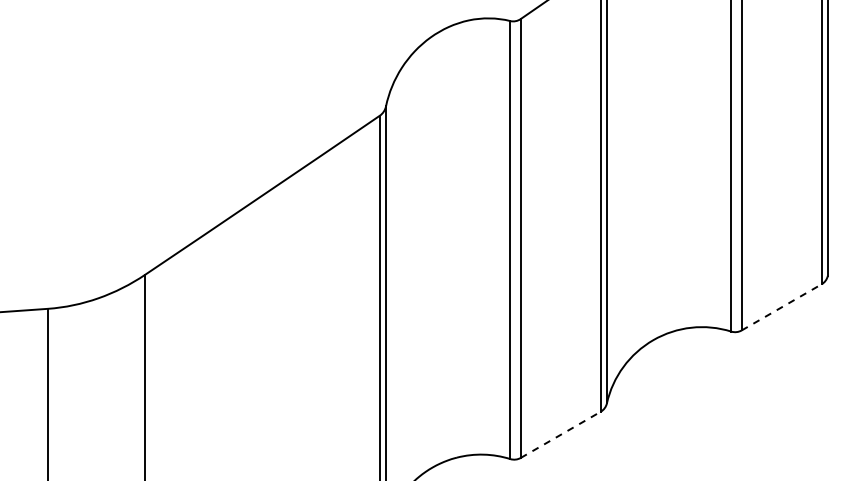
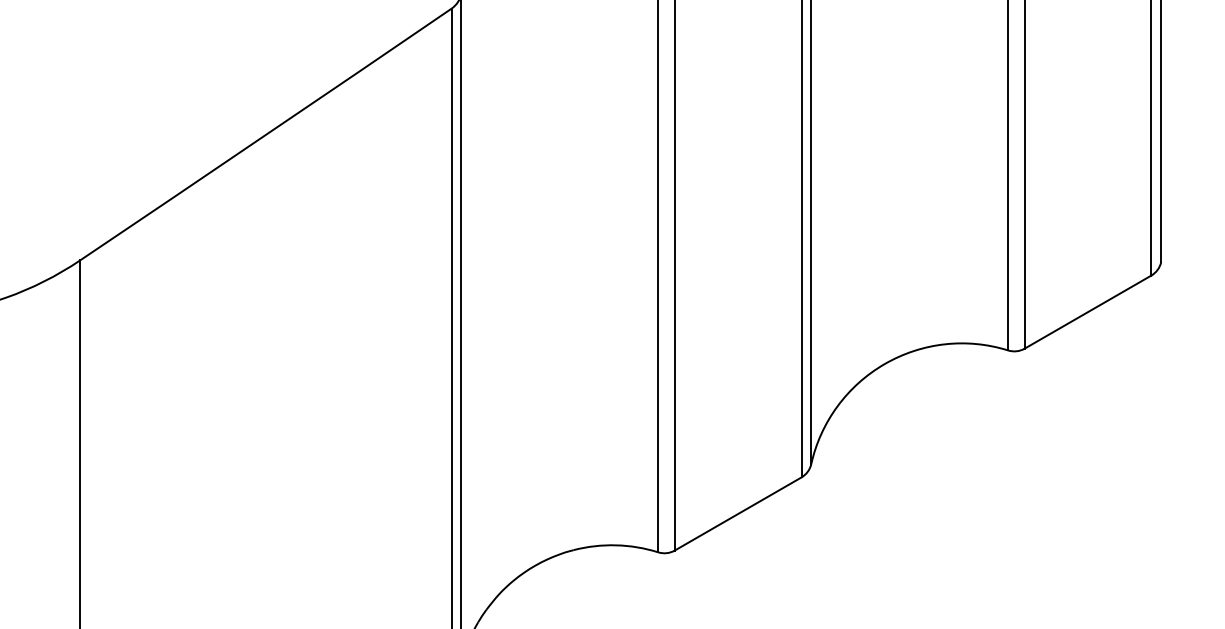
line: (782, 307) -> (1089, 312), dashed -> solid
line: (561, 434) -> (739, 513), dashed -> solid

